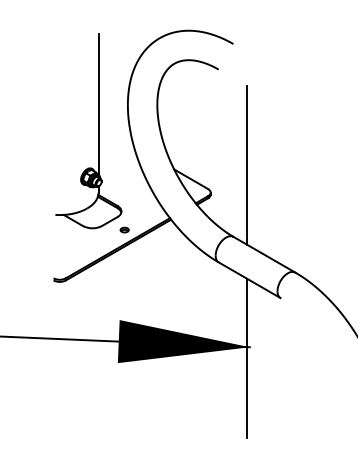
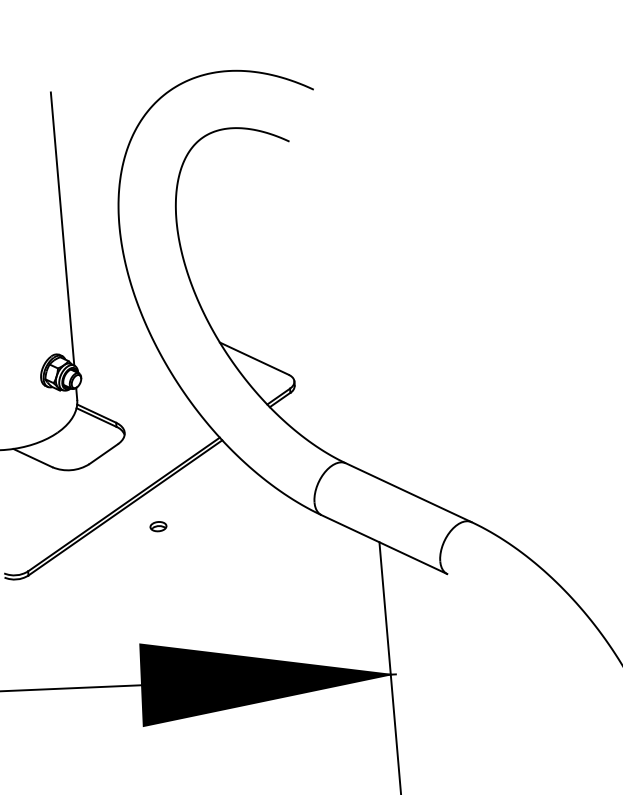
line: (247, 165) -> (361, 322), removed
part: (124, 229) -> (158, 525), moved

